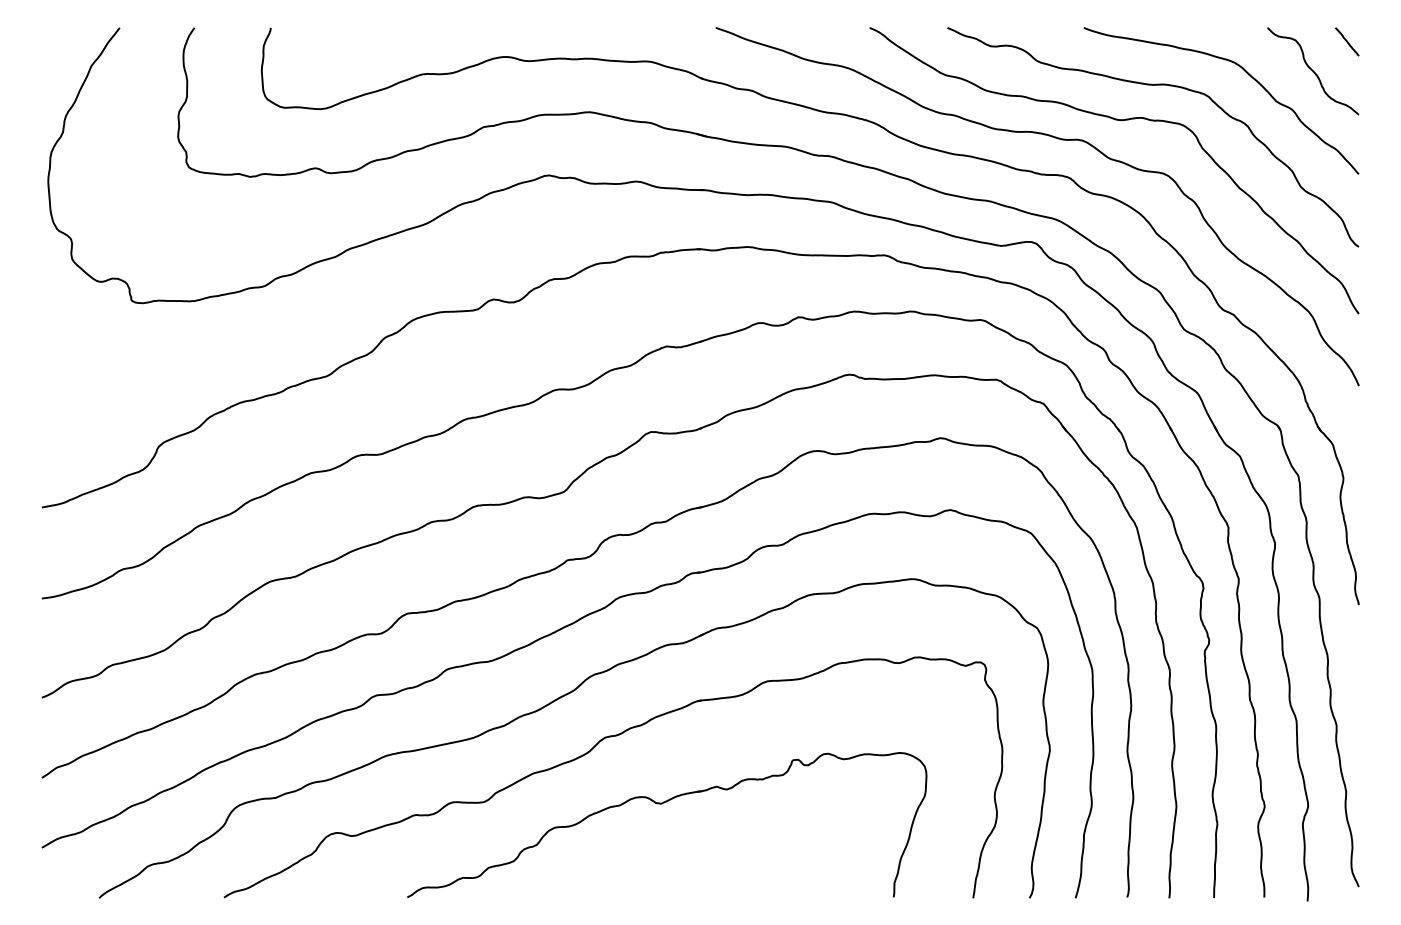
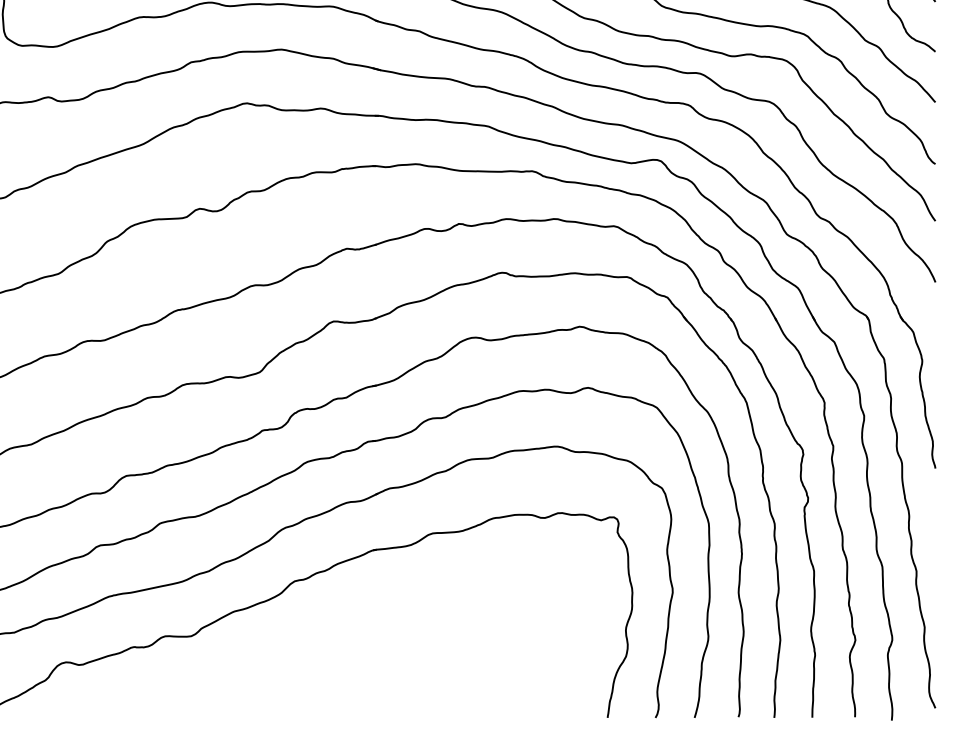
part: (662, 804) -> (343, 638), removed

